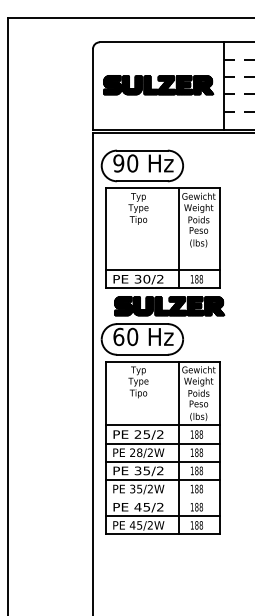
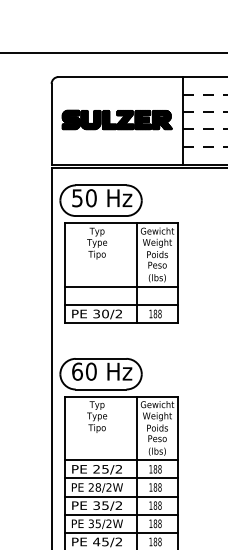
text: (118, 163) -> (77, 198), 90 -> 50
line: (162, 252) -> (121, 287), added
part: (169, 306) -> (128, 341), removed
line: (162, 498) -> (121, 533), added

